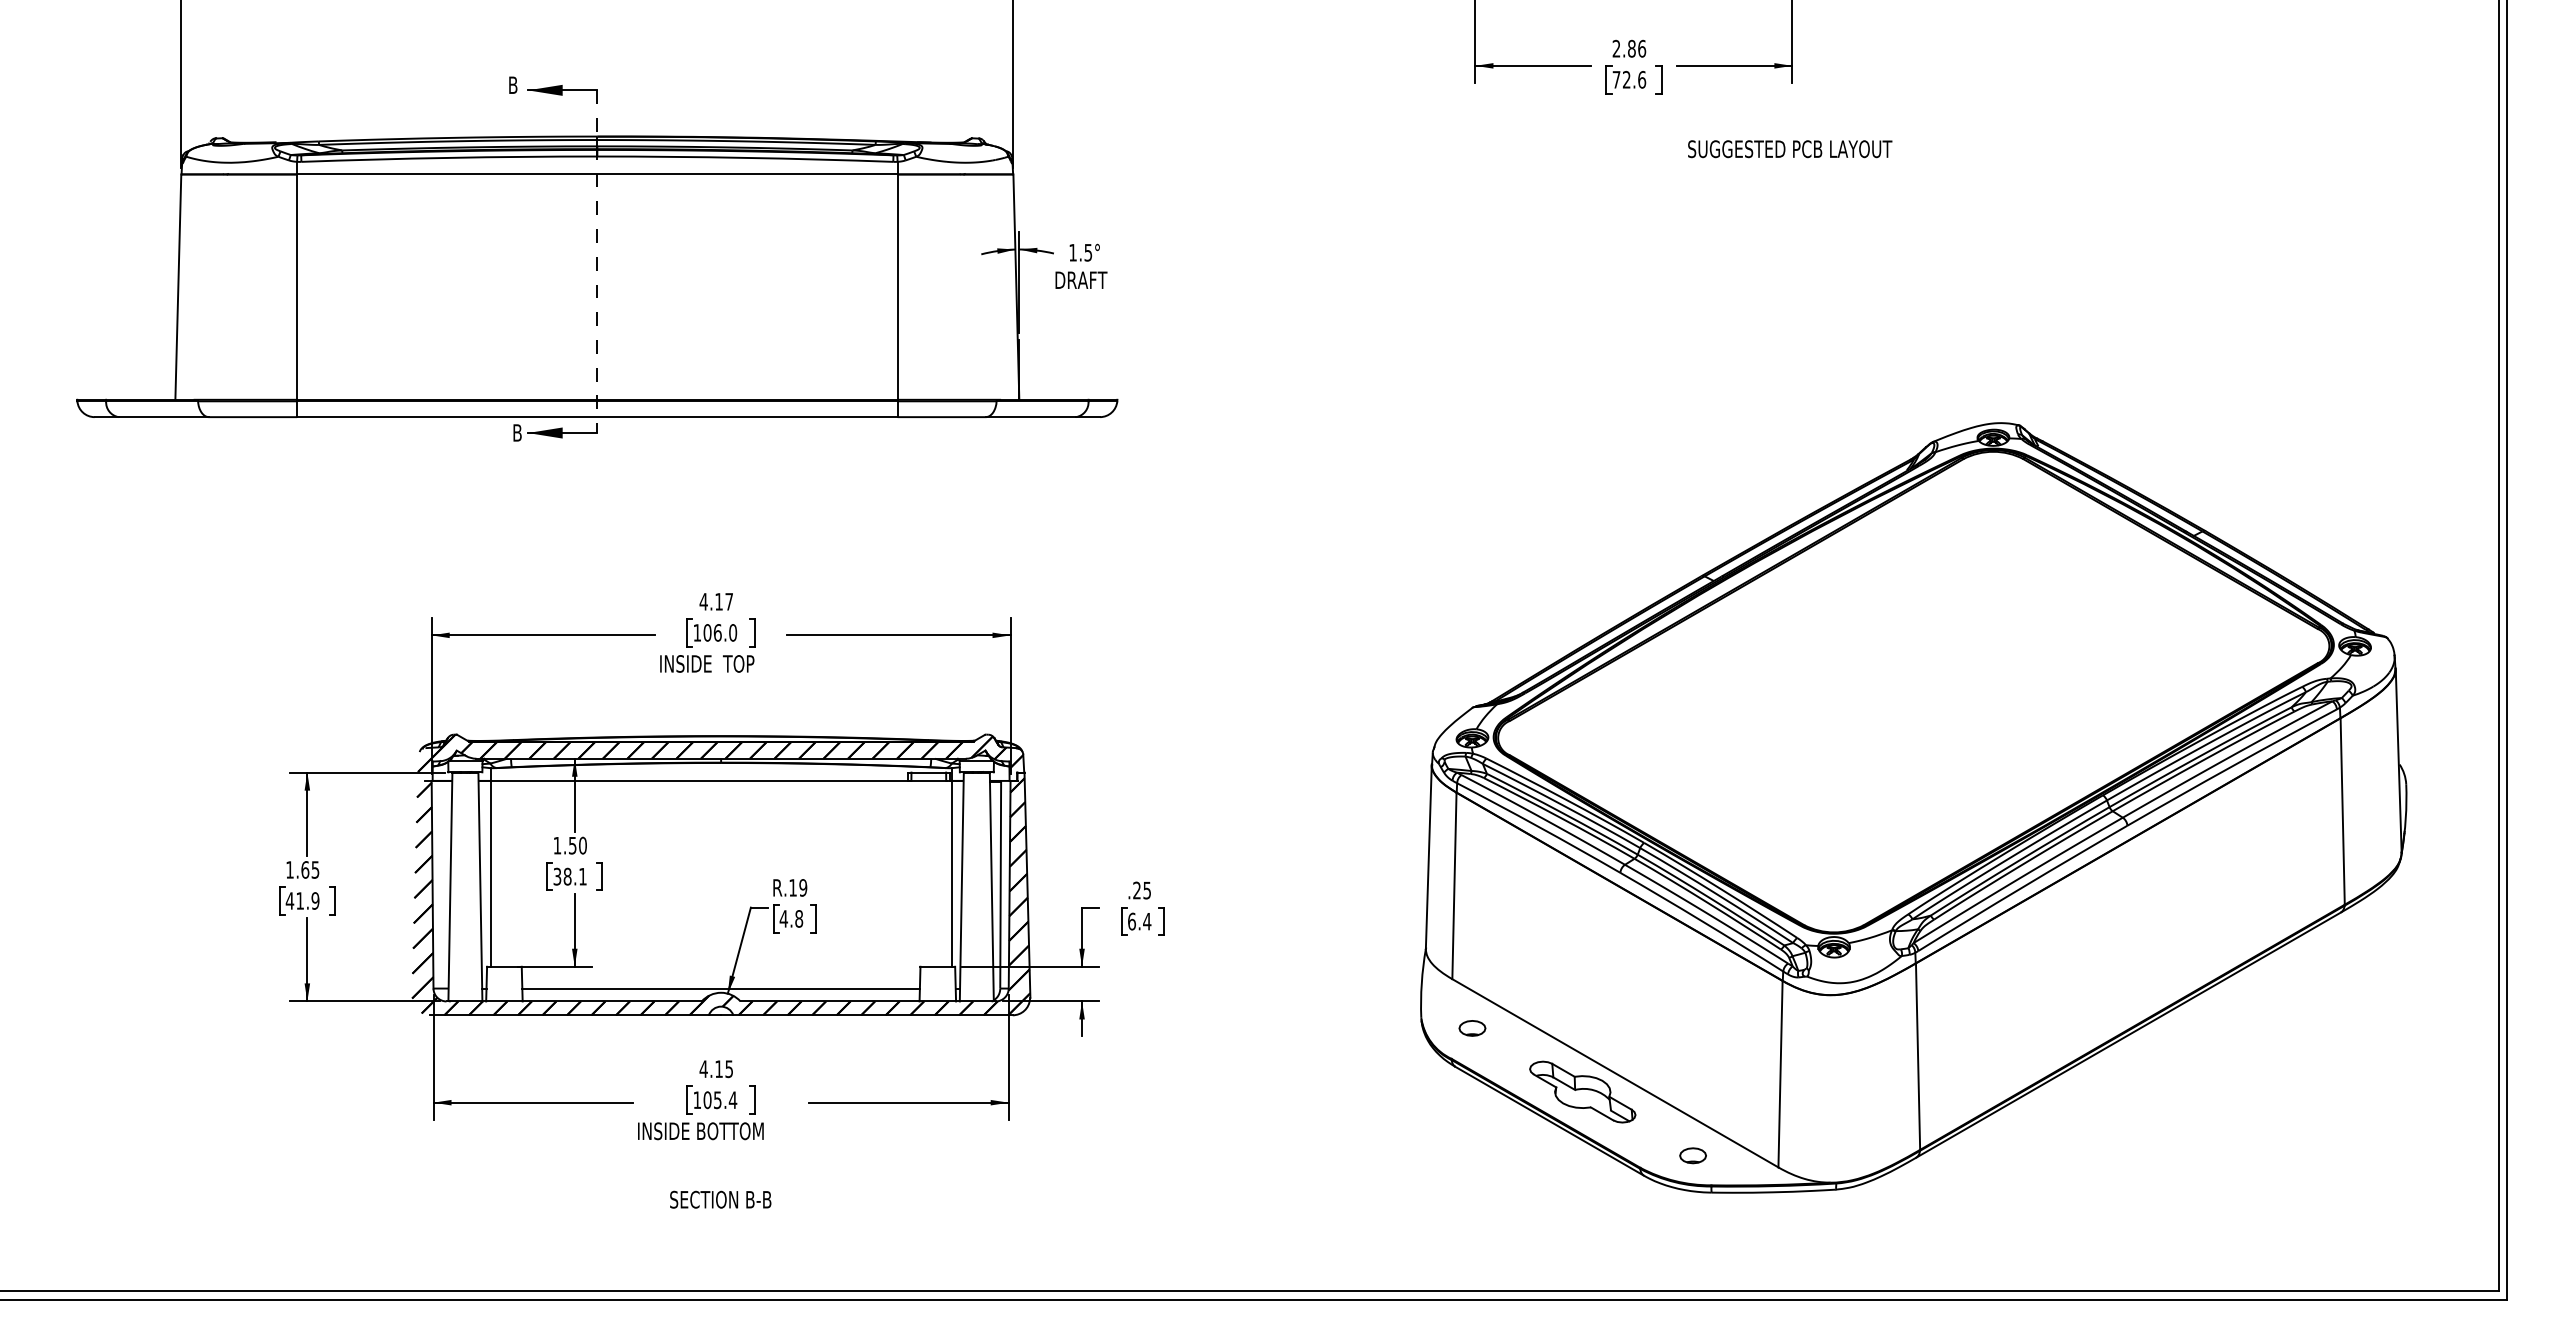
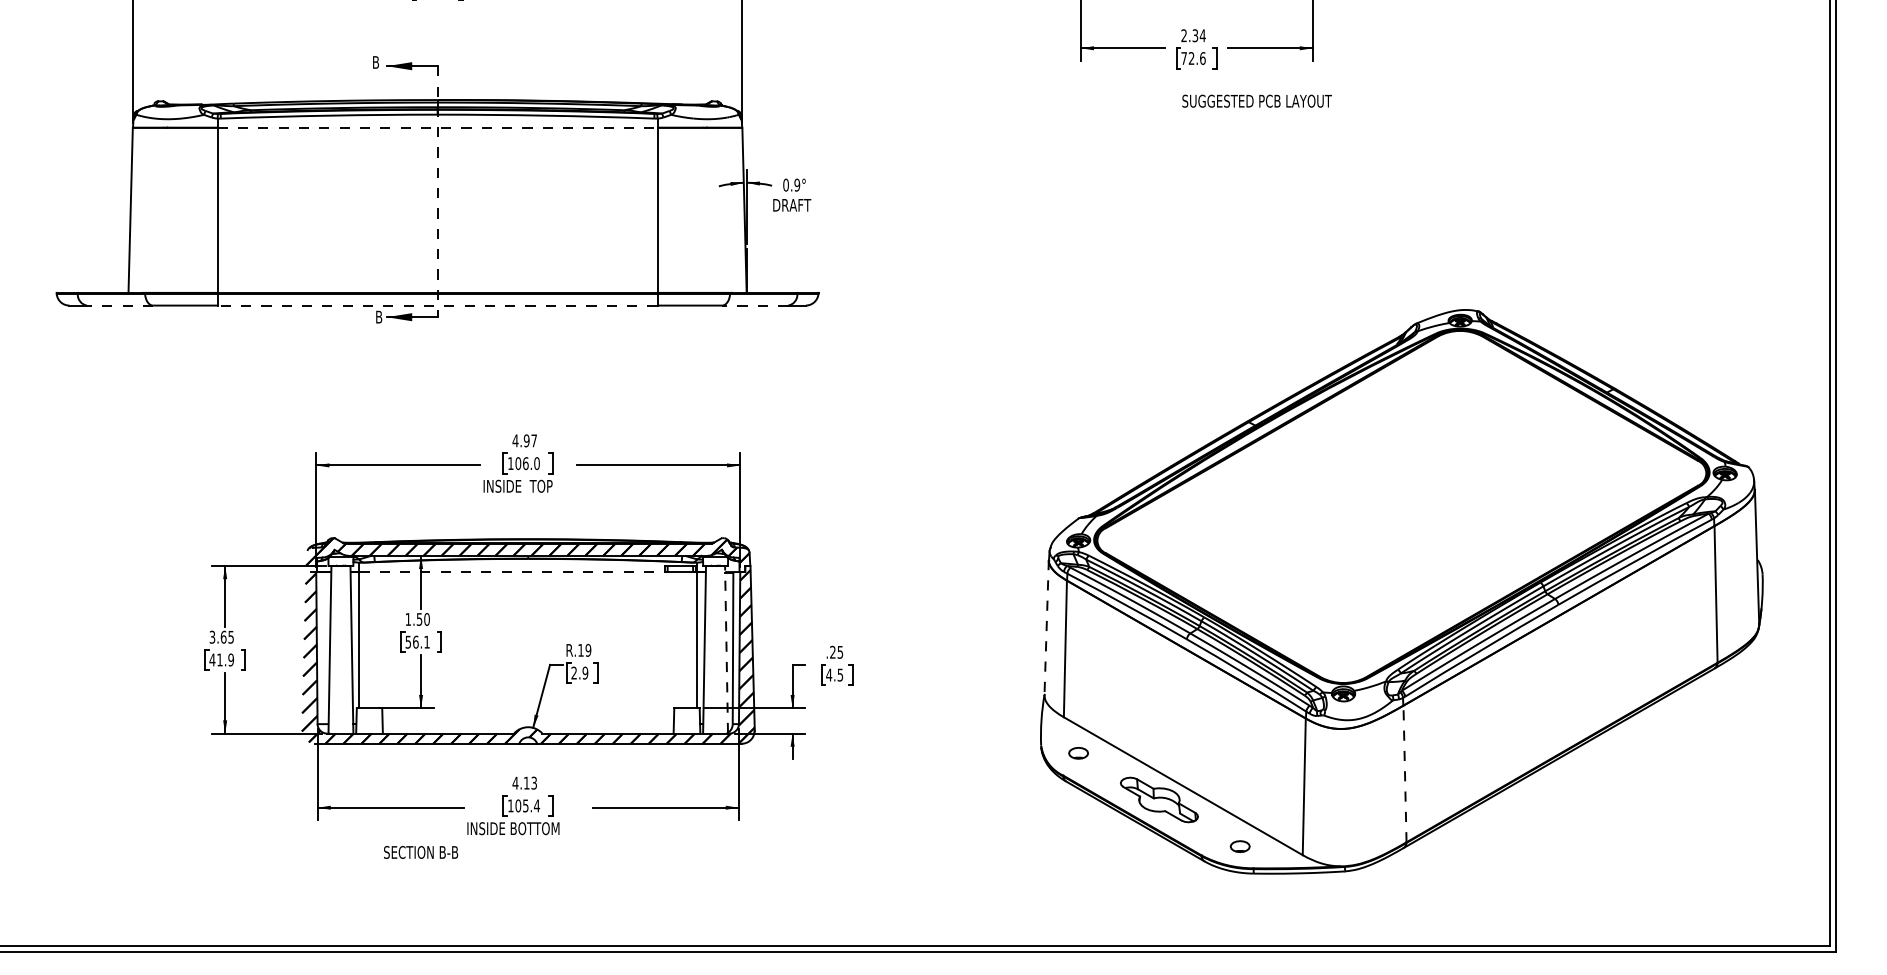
text: (1637, 48) -> (1199, 35), 2.86 -> 2.34
text: (1790, 149) -> (1257, 101), moved
line: (597, 174) -> (437, 127), solid -> dashed
text: (1080, 252) -> (791, 184), 1.5° -> 0.9°
line: (163, 417) -> (119, 305), solid -> dashed
line: (596, 417) -> (436, 305), solid -> dashed
line: (1030, 417) -> (754, 305), solid -> dashed
text: (718, 601) -> (526, 440), 4.17 -> 4.97
line: (699, 780) -> (512, 571), solid -> dashed
line: (1428, 856) -> (1046, 627), solid -> dashed
text: (289, 869) -> (212, 636), 1.65 -> 3.65
text: (562, 876) -> (412, 642), 38.1 -> 56.1
line: (991, 886) -> (726, 649), solid -> dashed
text: (791, 918) -> (579, 672), 4.8 -> 2.9
text: (1139, 921) -> (834, 675), 6.4 -> 4.5
line: (720, 988) -> (527, 724), removed
line: (1918, 1056) -> (1405, 773), solid -> dashed
text: (729, 1068) -> (534, 782), 4.15 -> 4.13
text: (720, 1199) -> (420, 852), moved

